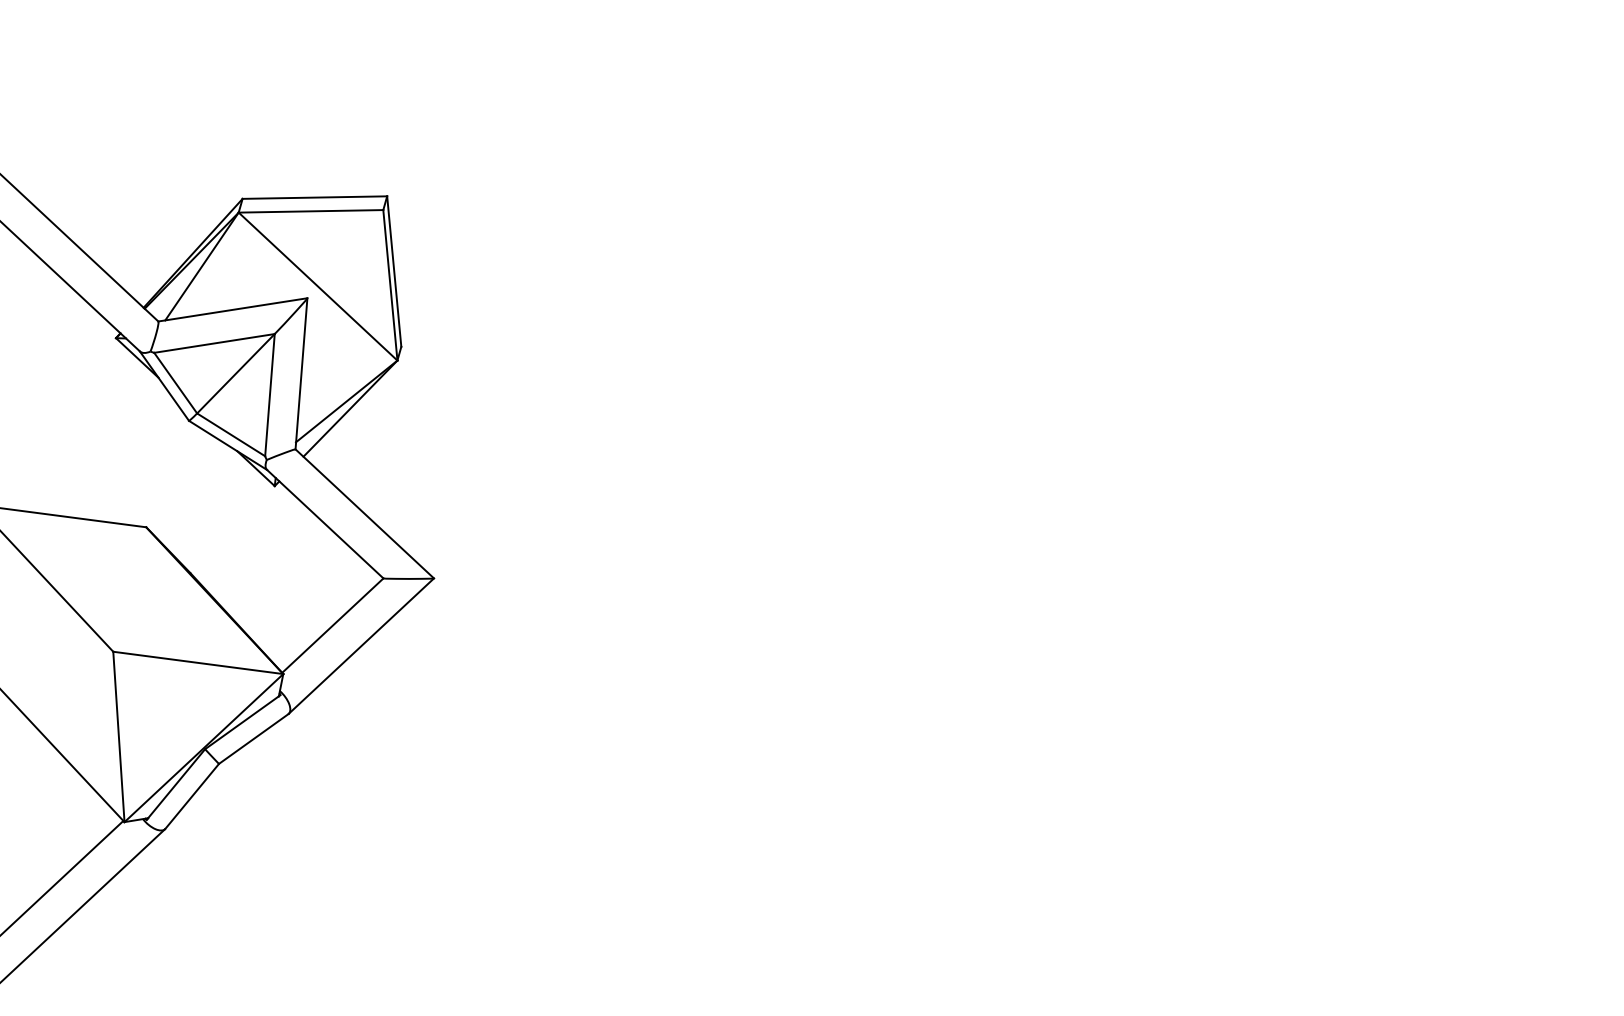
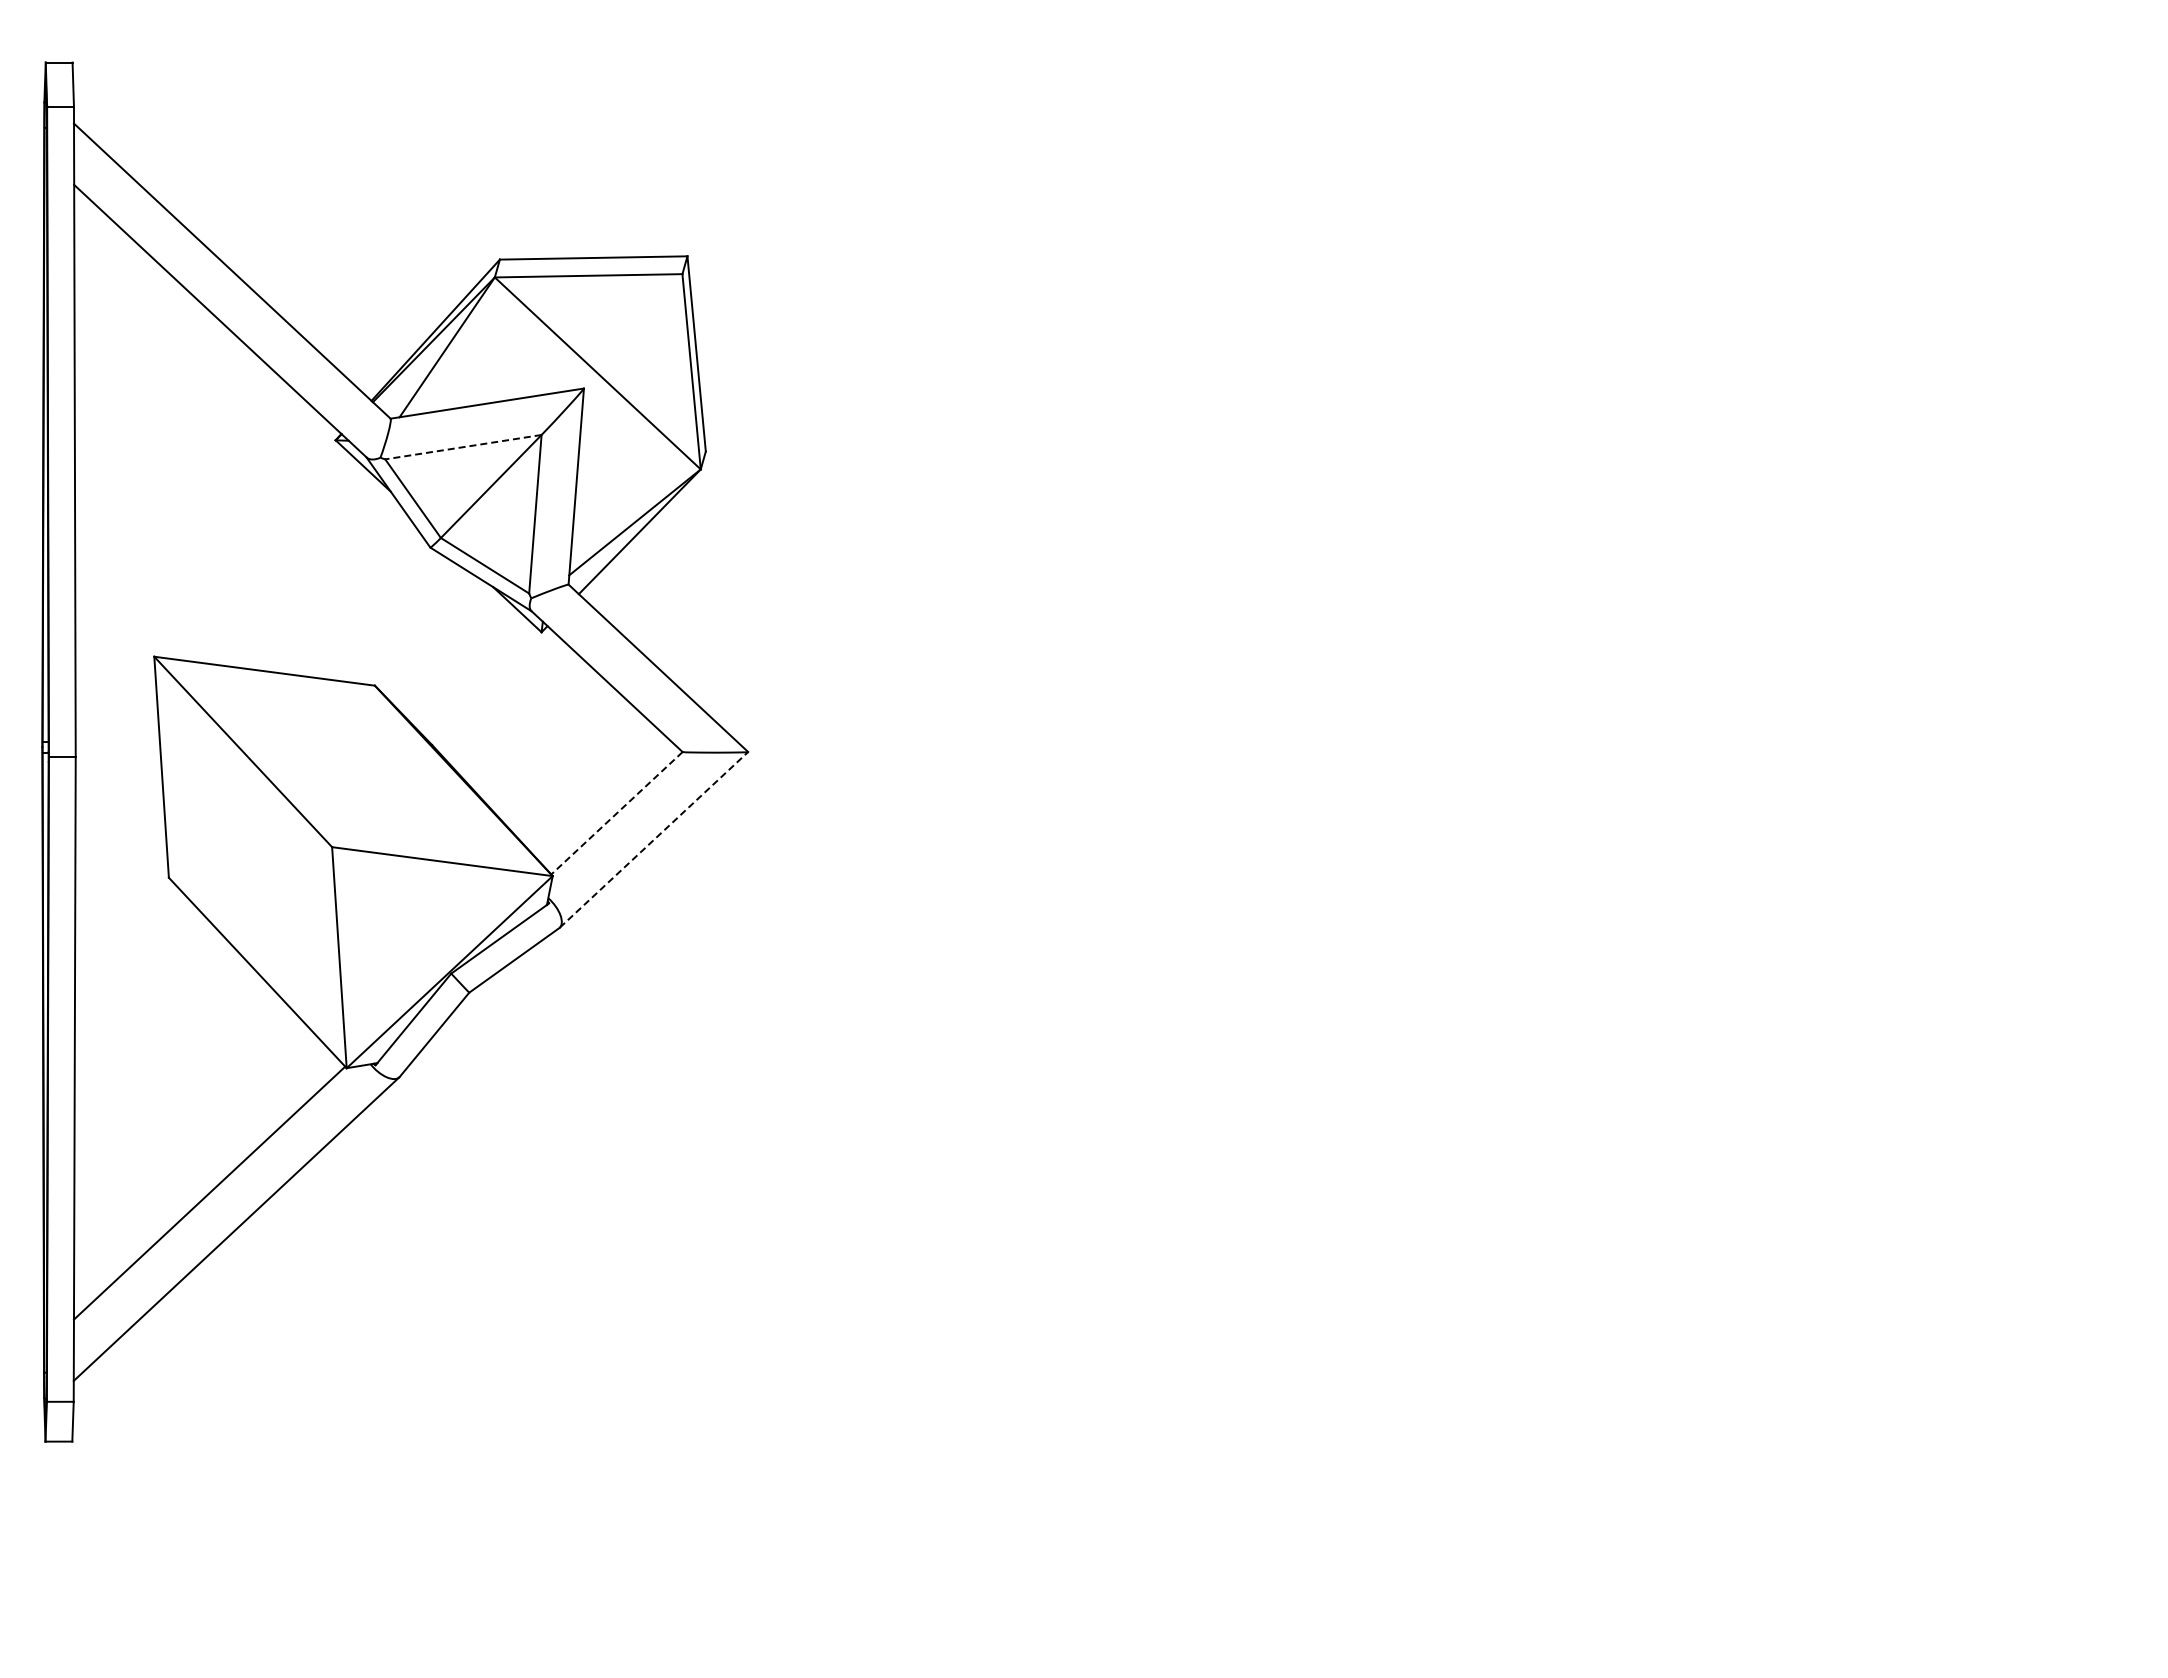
line: (213, 343) -> (462, 447), solid -> dashed
line: (332, 625) -> (616, 813), solid -> dashed
line: (361, 645) -> (654, 839), solid -> dashed

